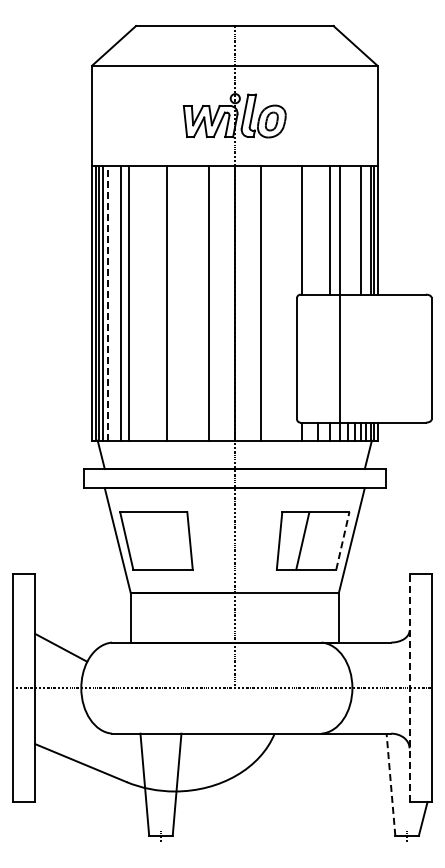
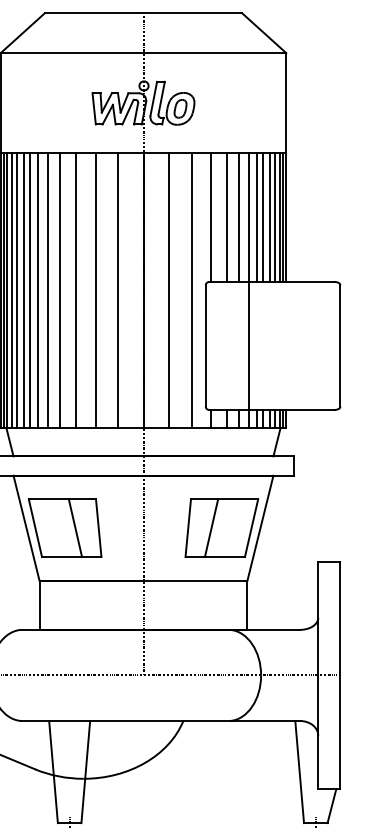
line: (318, 229) -> (227, 216), added
line: (348, 229) -> (257, 216), added
line: (354, 229) -> (263, 216), added
line: (366, 229) -> (275, 216), added
line: (108, 302) -> (17, 289), dashed -> solid
line: (115, 302) -> (24, 289), added
line: (139, 302) -> (48, 289), added
line: (151, 302) -> (60, 289), added
line: (186, 303) -> (95, 290), added
line: (282, 303) -> (191, 290), added
line: (166, 540) -> (75, 527), added
line: (342, 540) -> (251, 527), dashed -> solid
line: (409, 688) -> (318, 675), dashed -> solid
line: (390, 784) -> (299, 771), dashed -> solid

